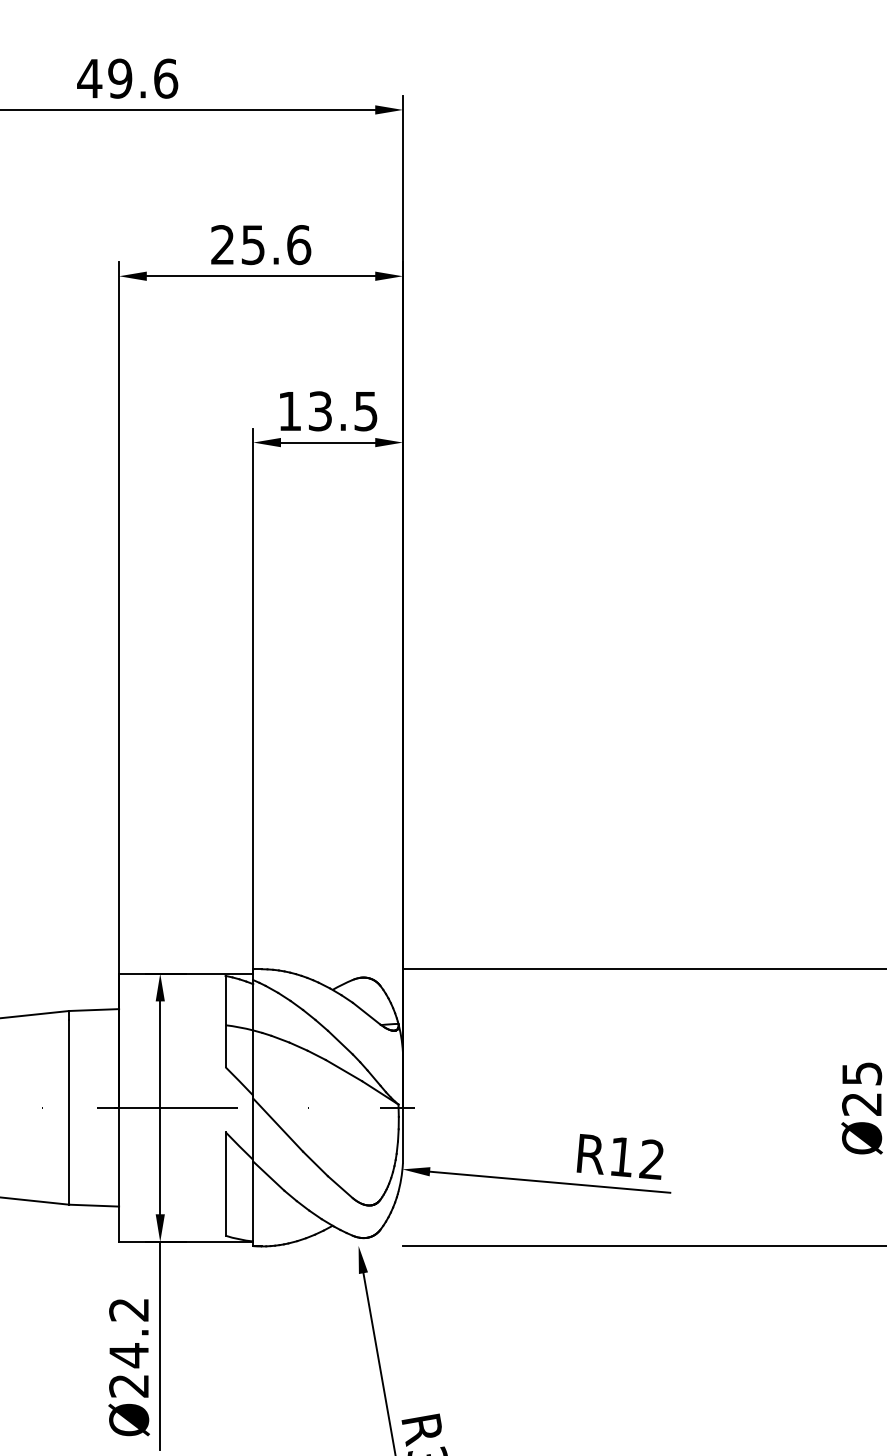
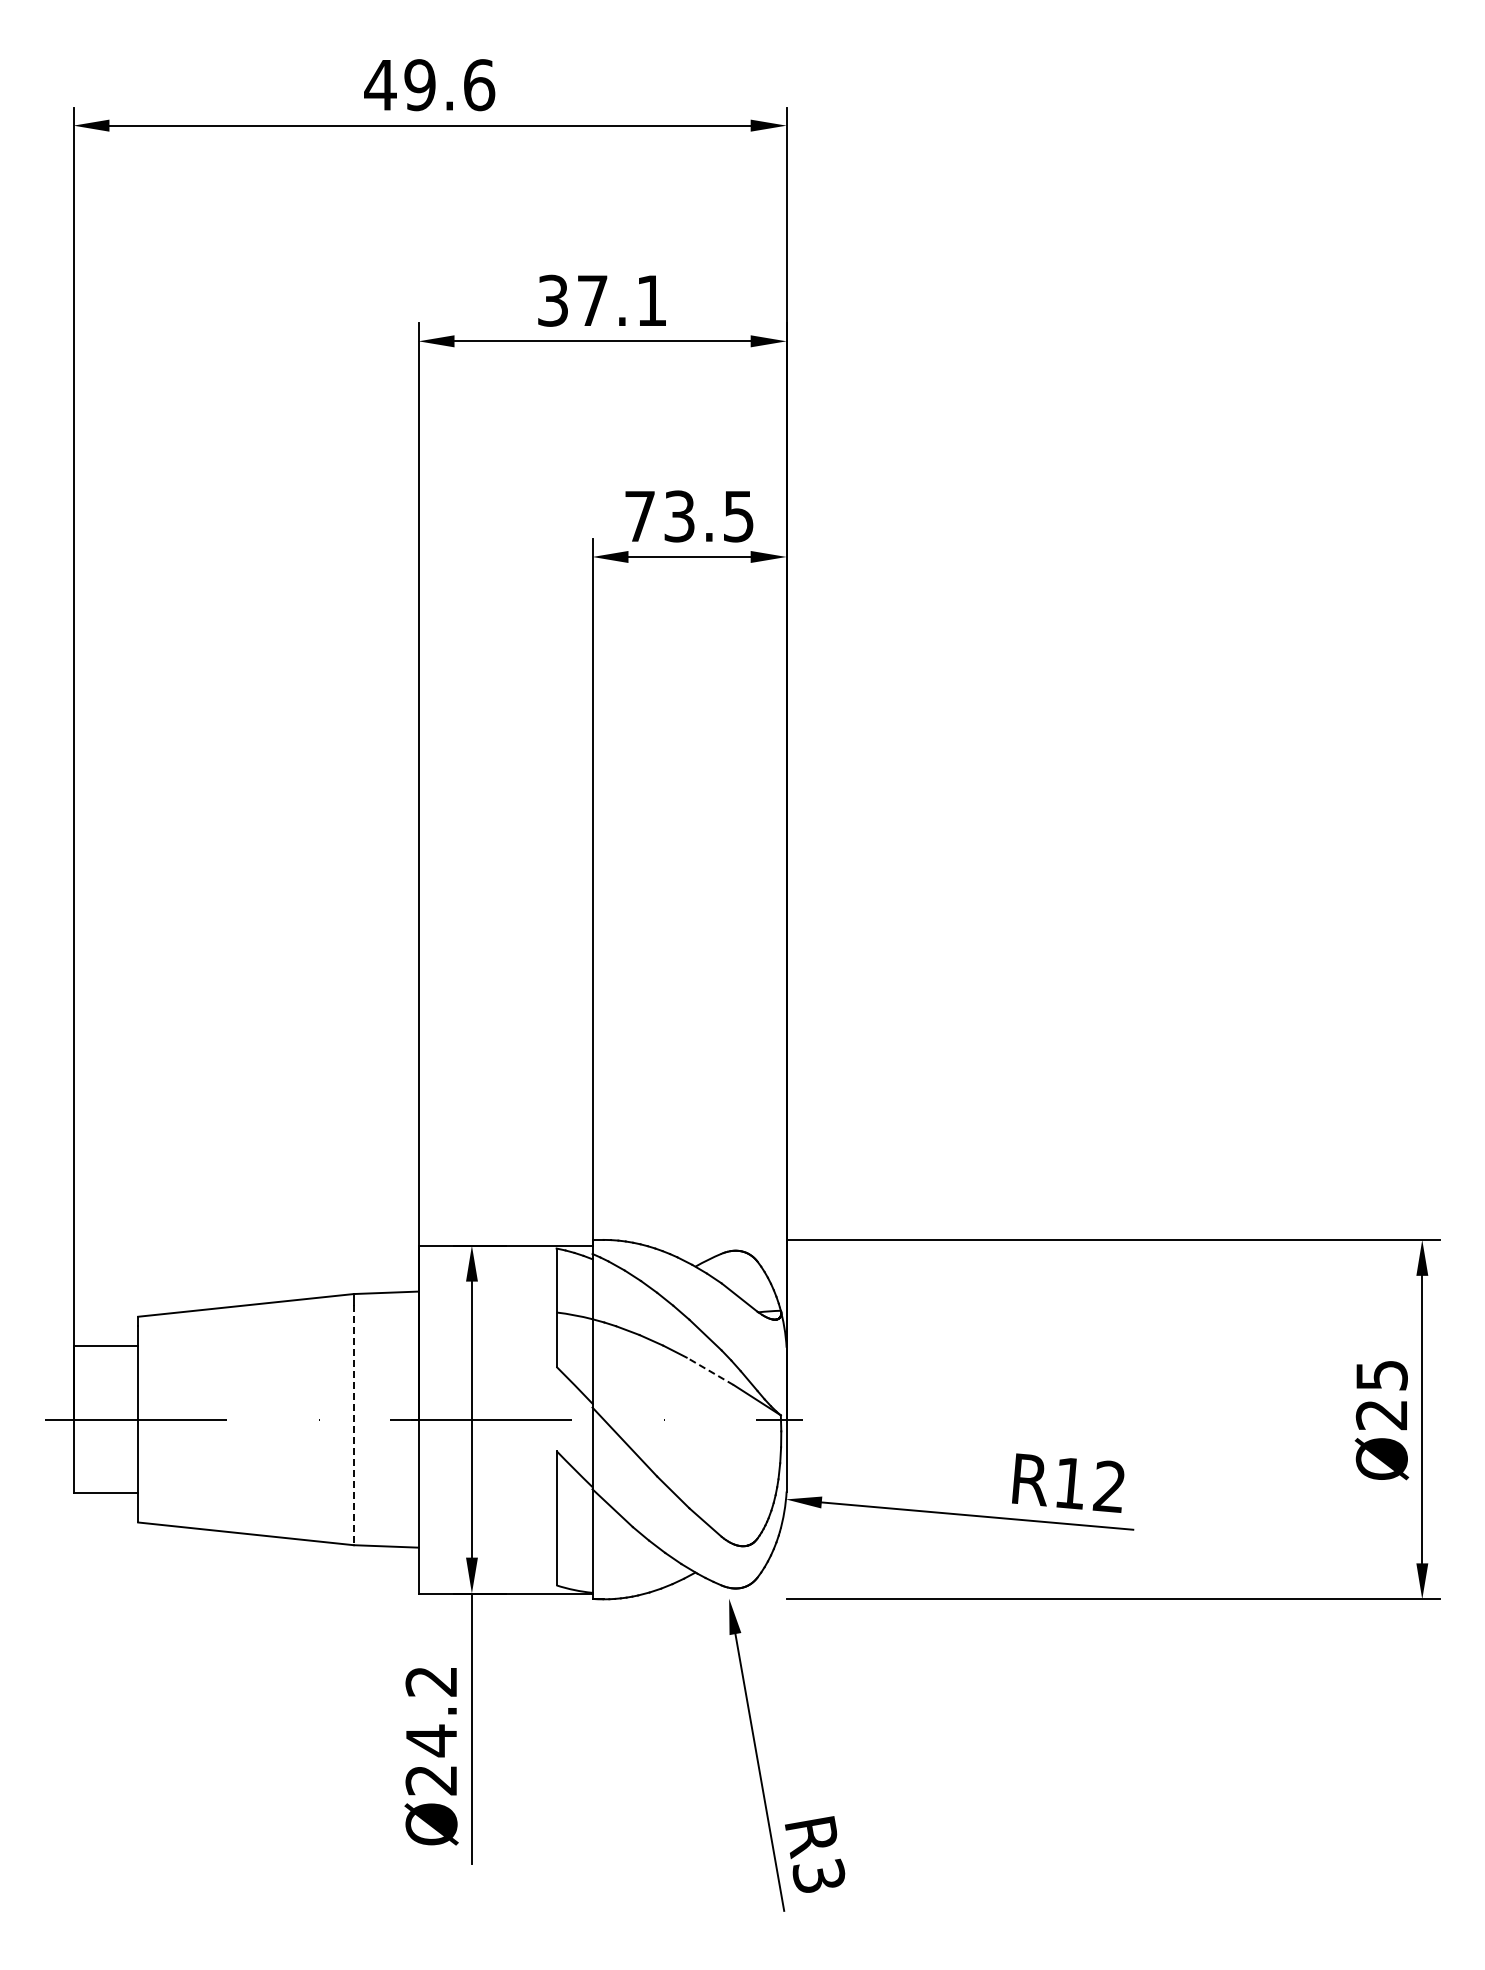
text: (260, 244) -> (602, 300), 25.6 -> 37.1
text: (289, 411) -> (639, 516), 13.5 -> 73.5
line: (343, 1070) -> (709, 1371), solid -> dashed
line: (68, 1112) -> (353, 1425), solid -> dashed

